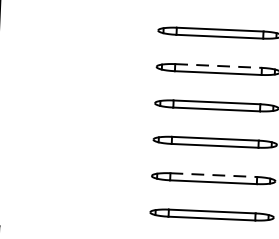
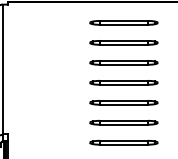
line: (217, 65) -> (123, 40), dashed -> solid
line: (213, 174) -> (123, 100), dashed -> solid

